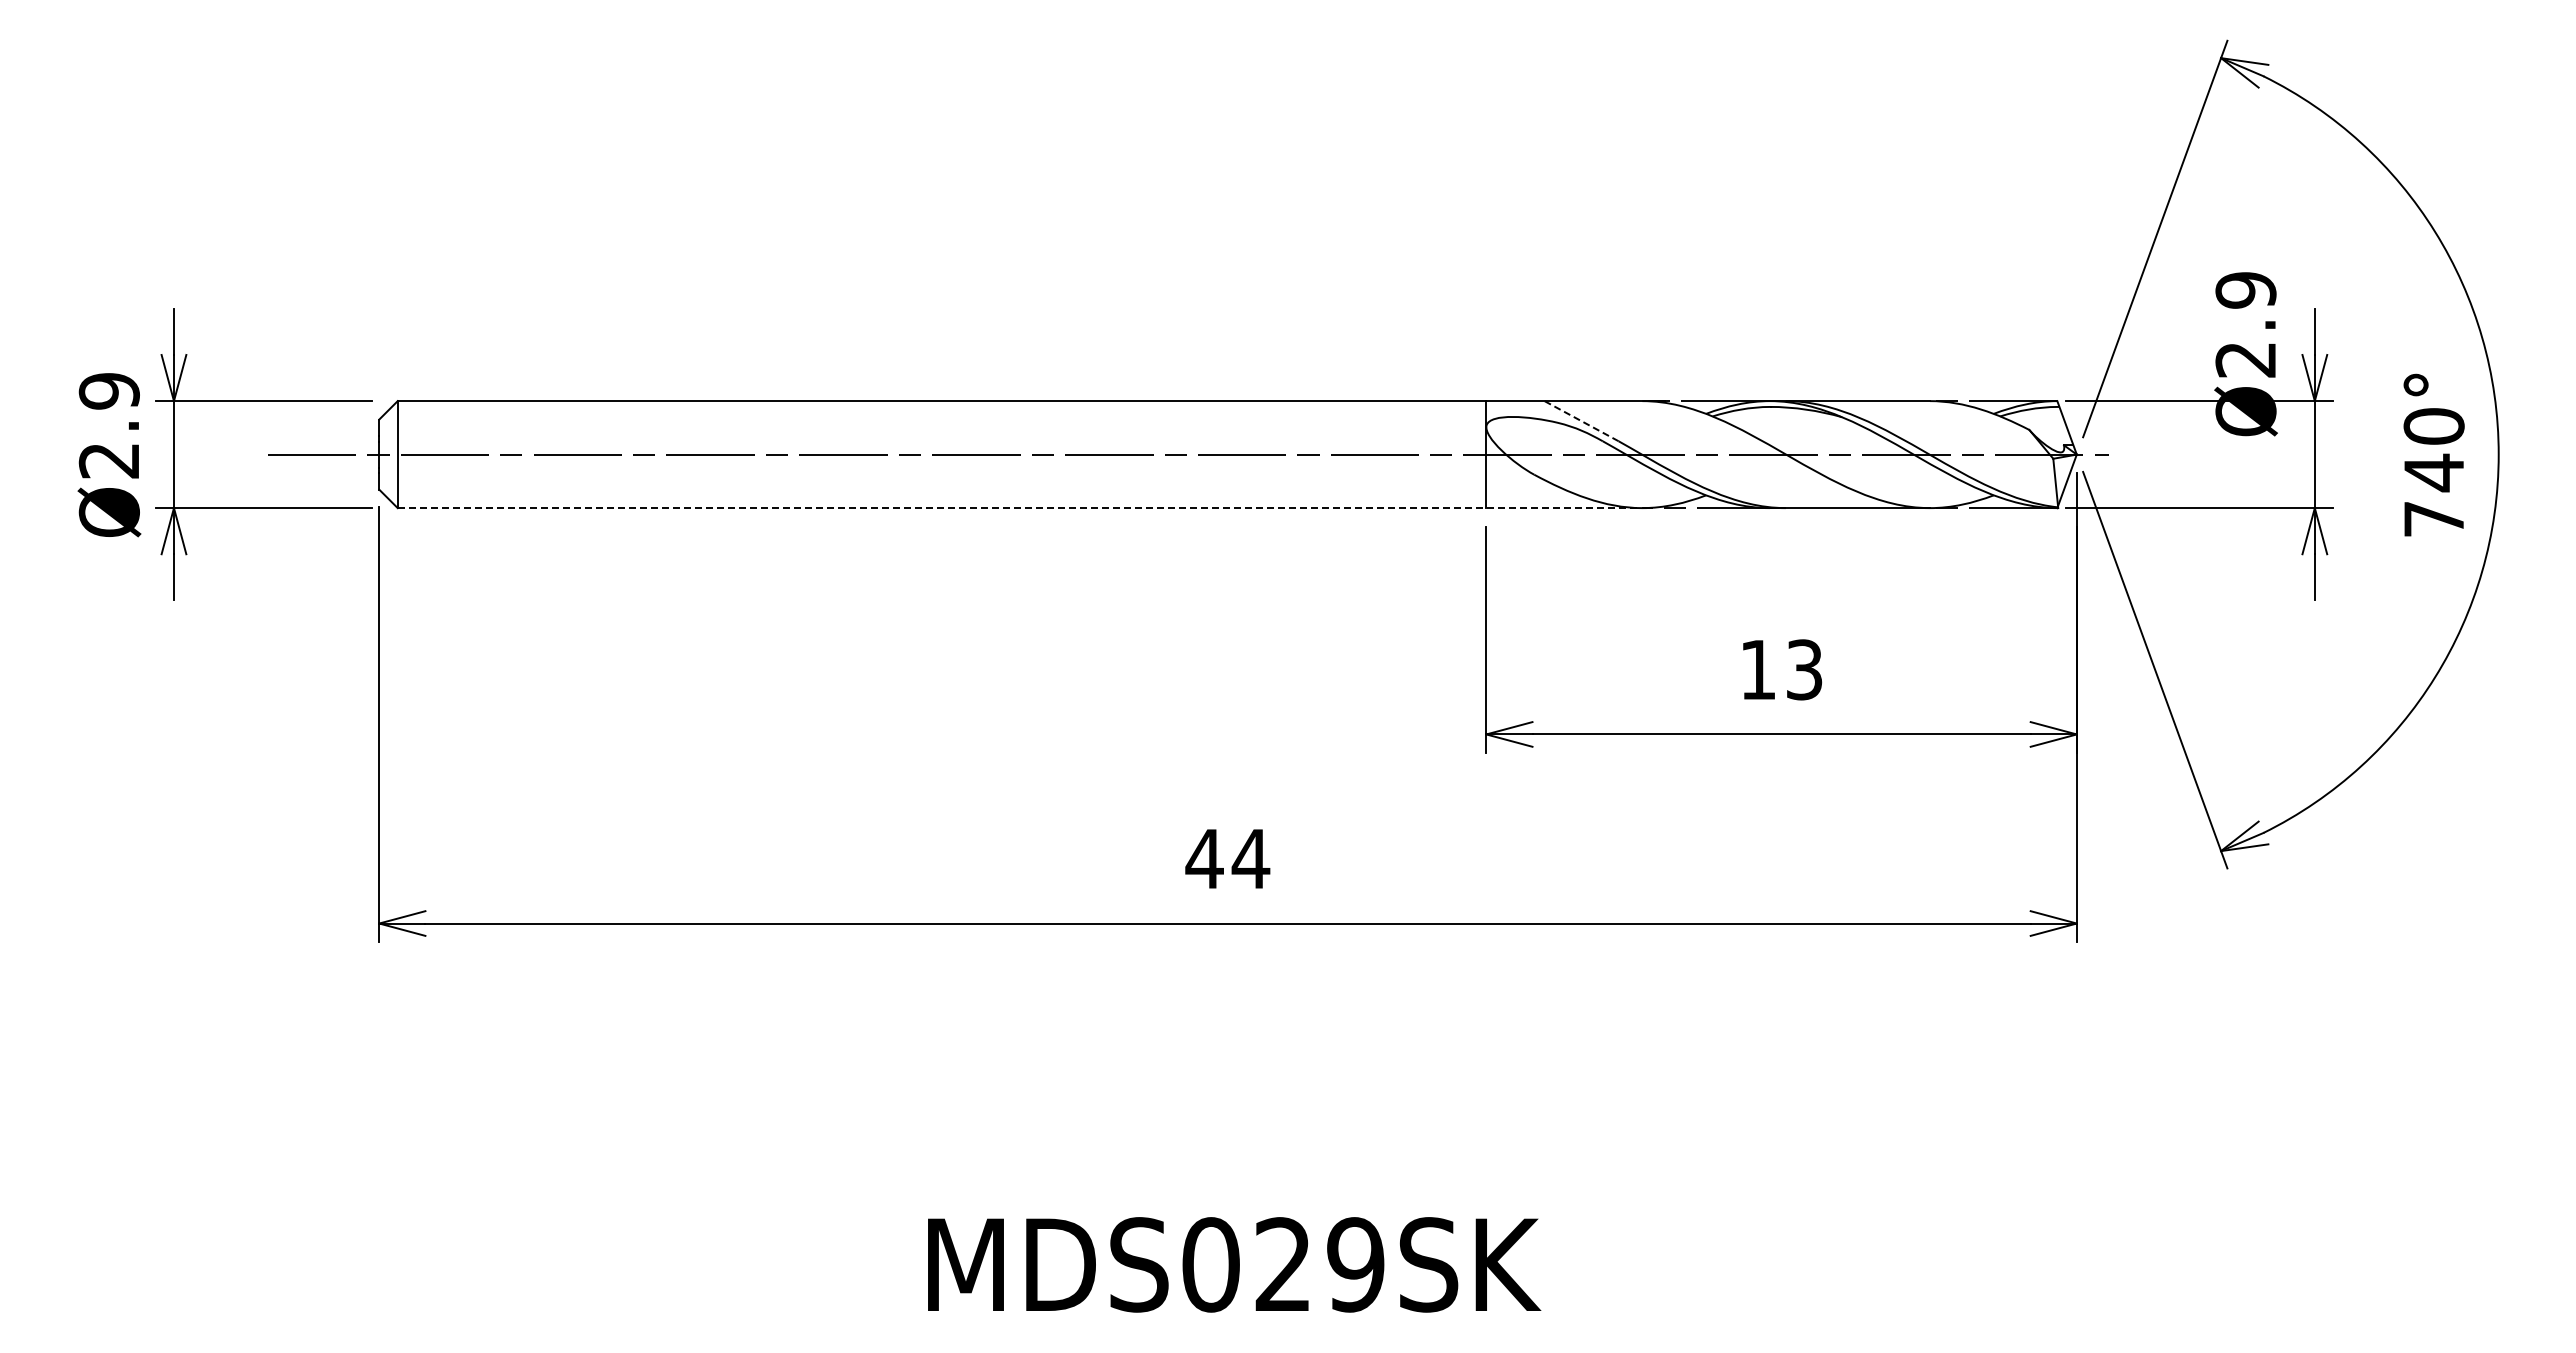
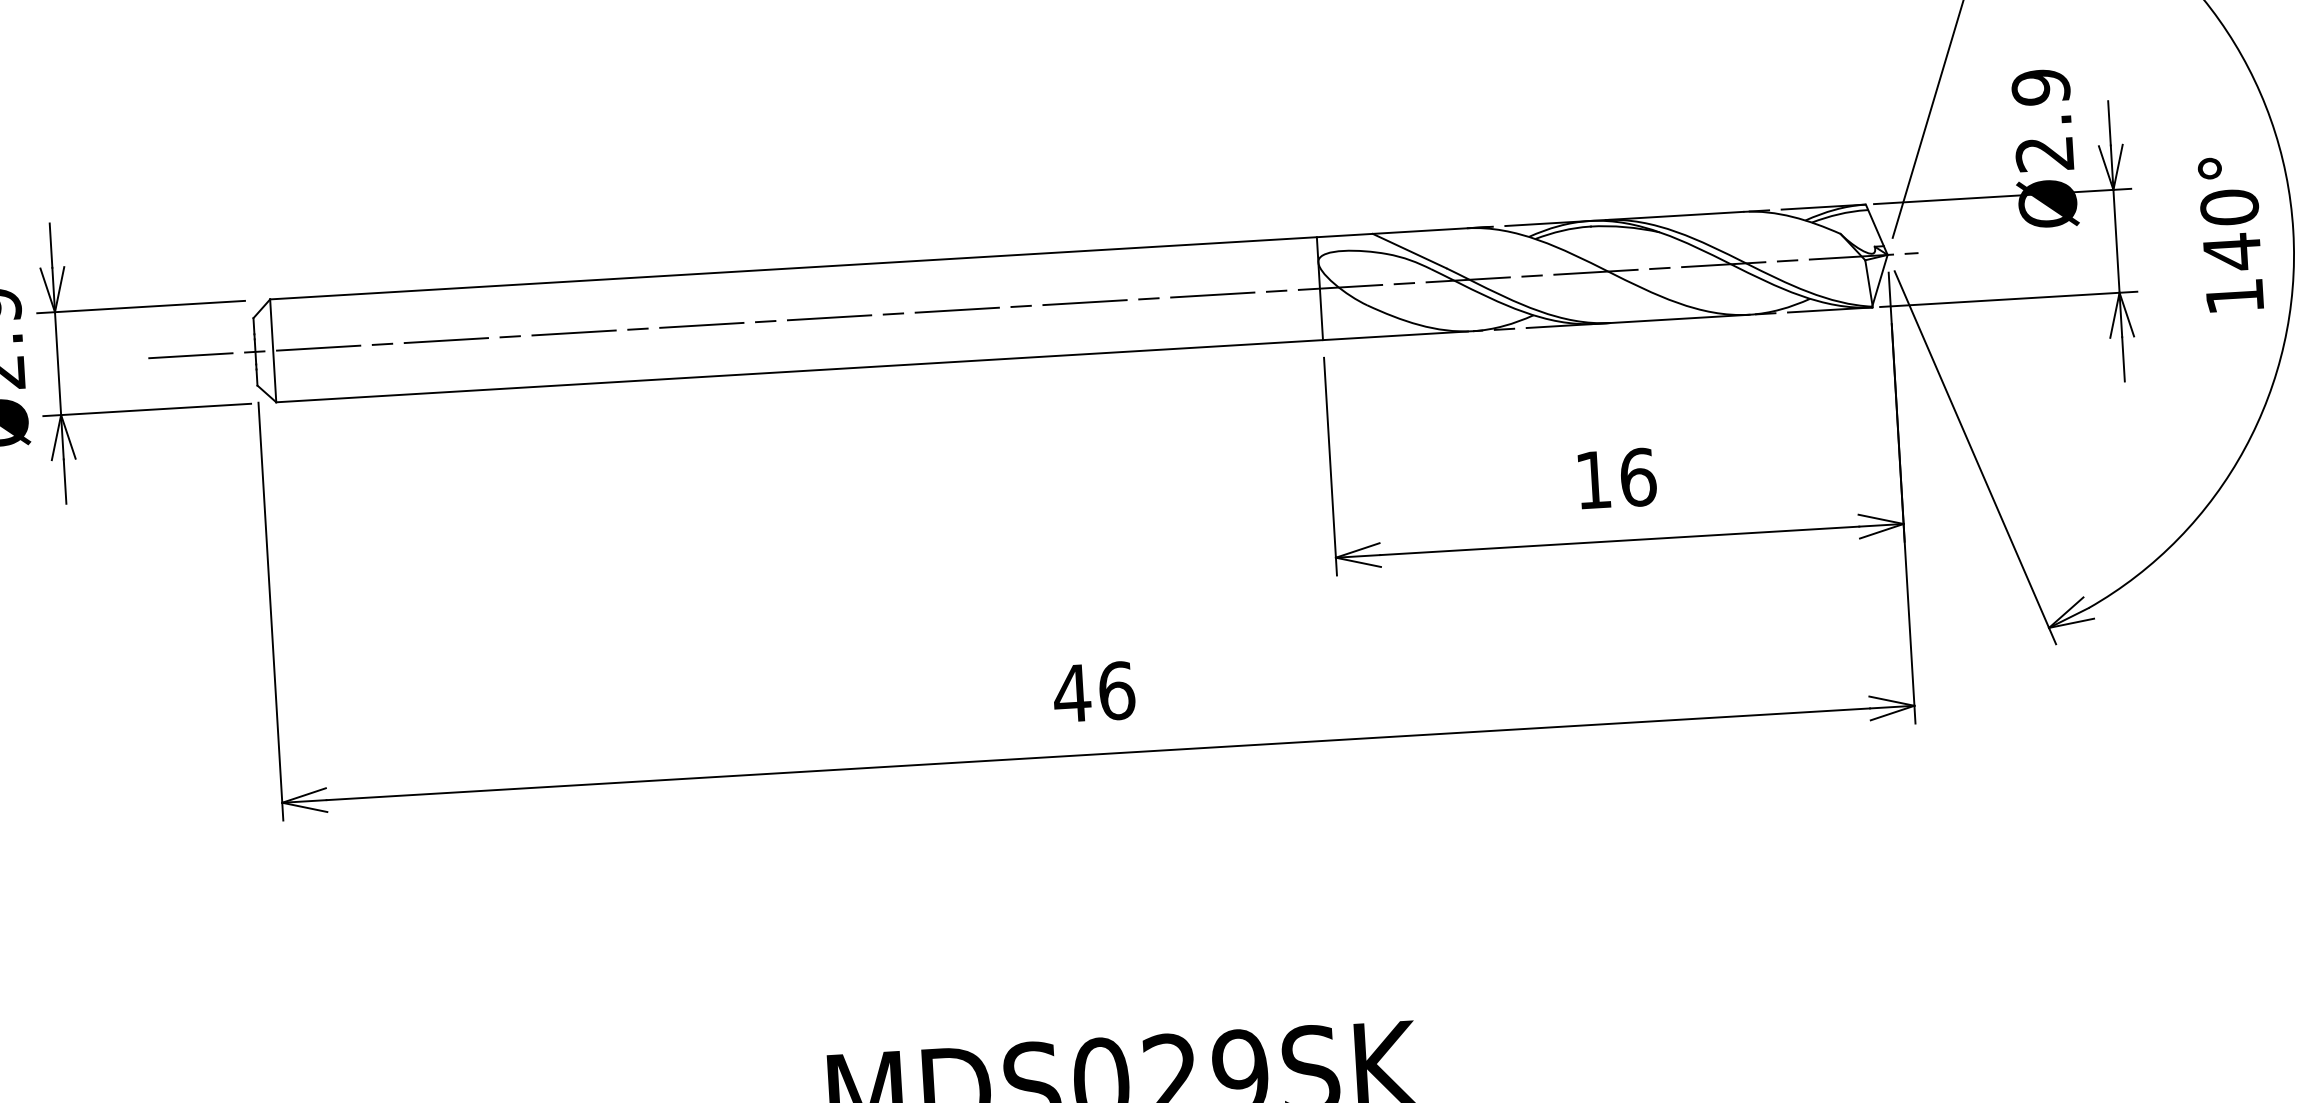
line: (1581, 420) -> (1409, 250), dashed -> solid
line: (1017, 508) -> (872, 367), dashed -> solid
text: (2433, 519) -> (2234, 296), 740° -> 140°
text: (1804, 669) -> (1638, 477), 13 -> 16
text: (1250, 858) -> (1116, 690), 44 -> 46

